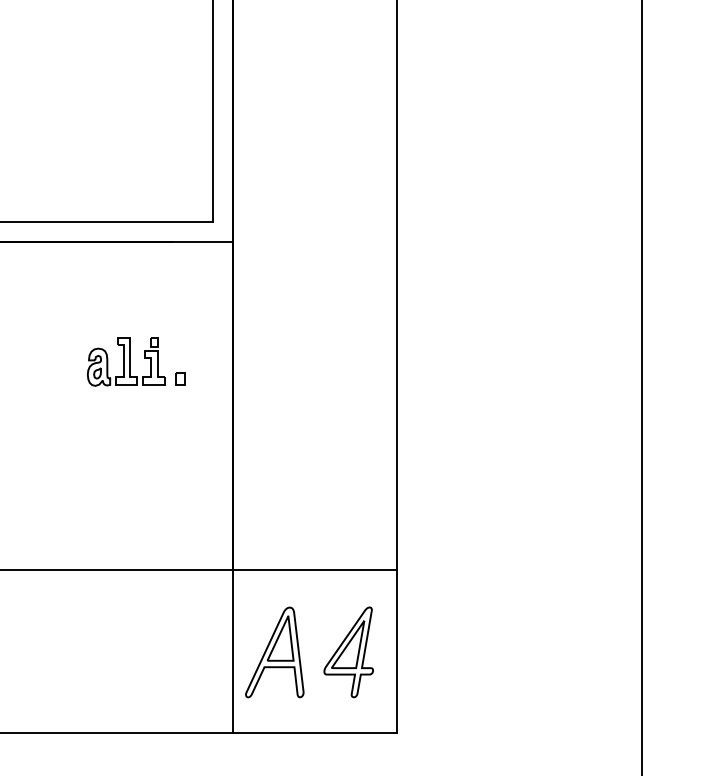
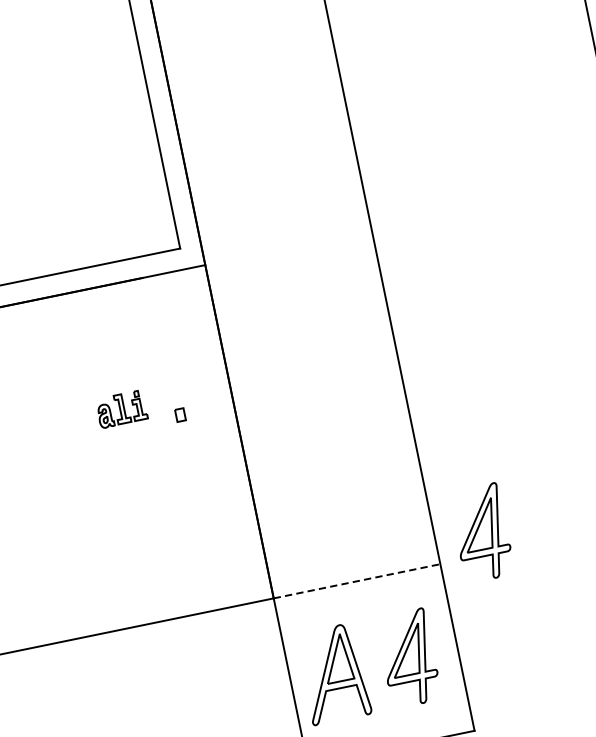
part: (126, 361) -> (121, 408), size x0.6
part: (441, 548) -> (481, 533), added
line: (314, 569) -> (356, 581), solid -> dashed

